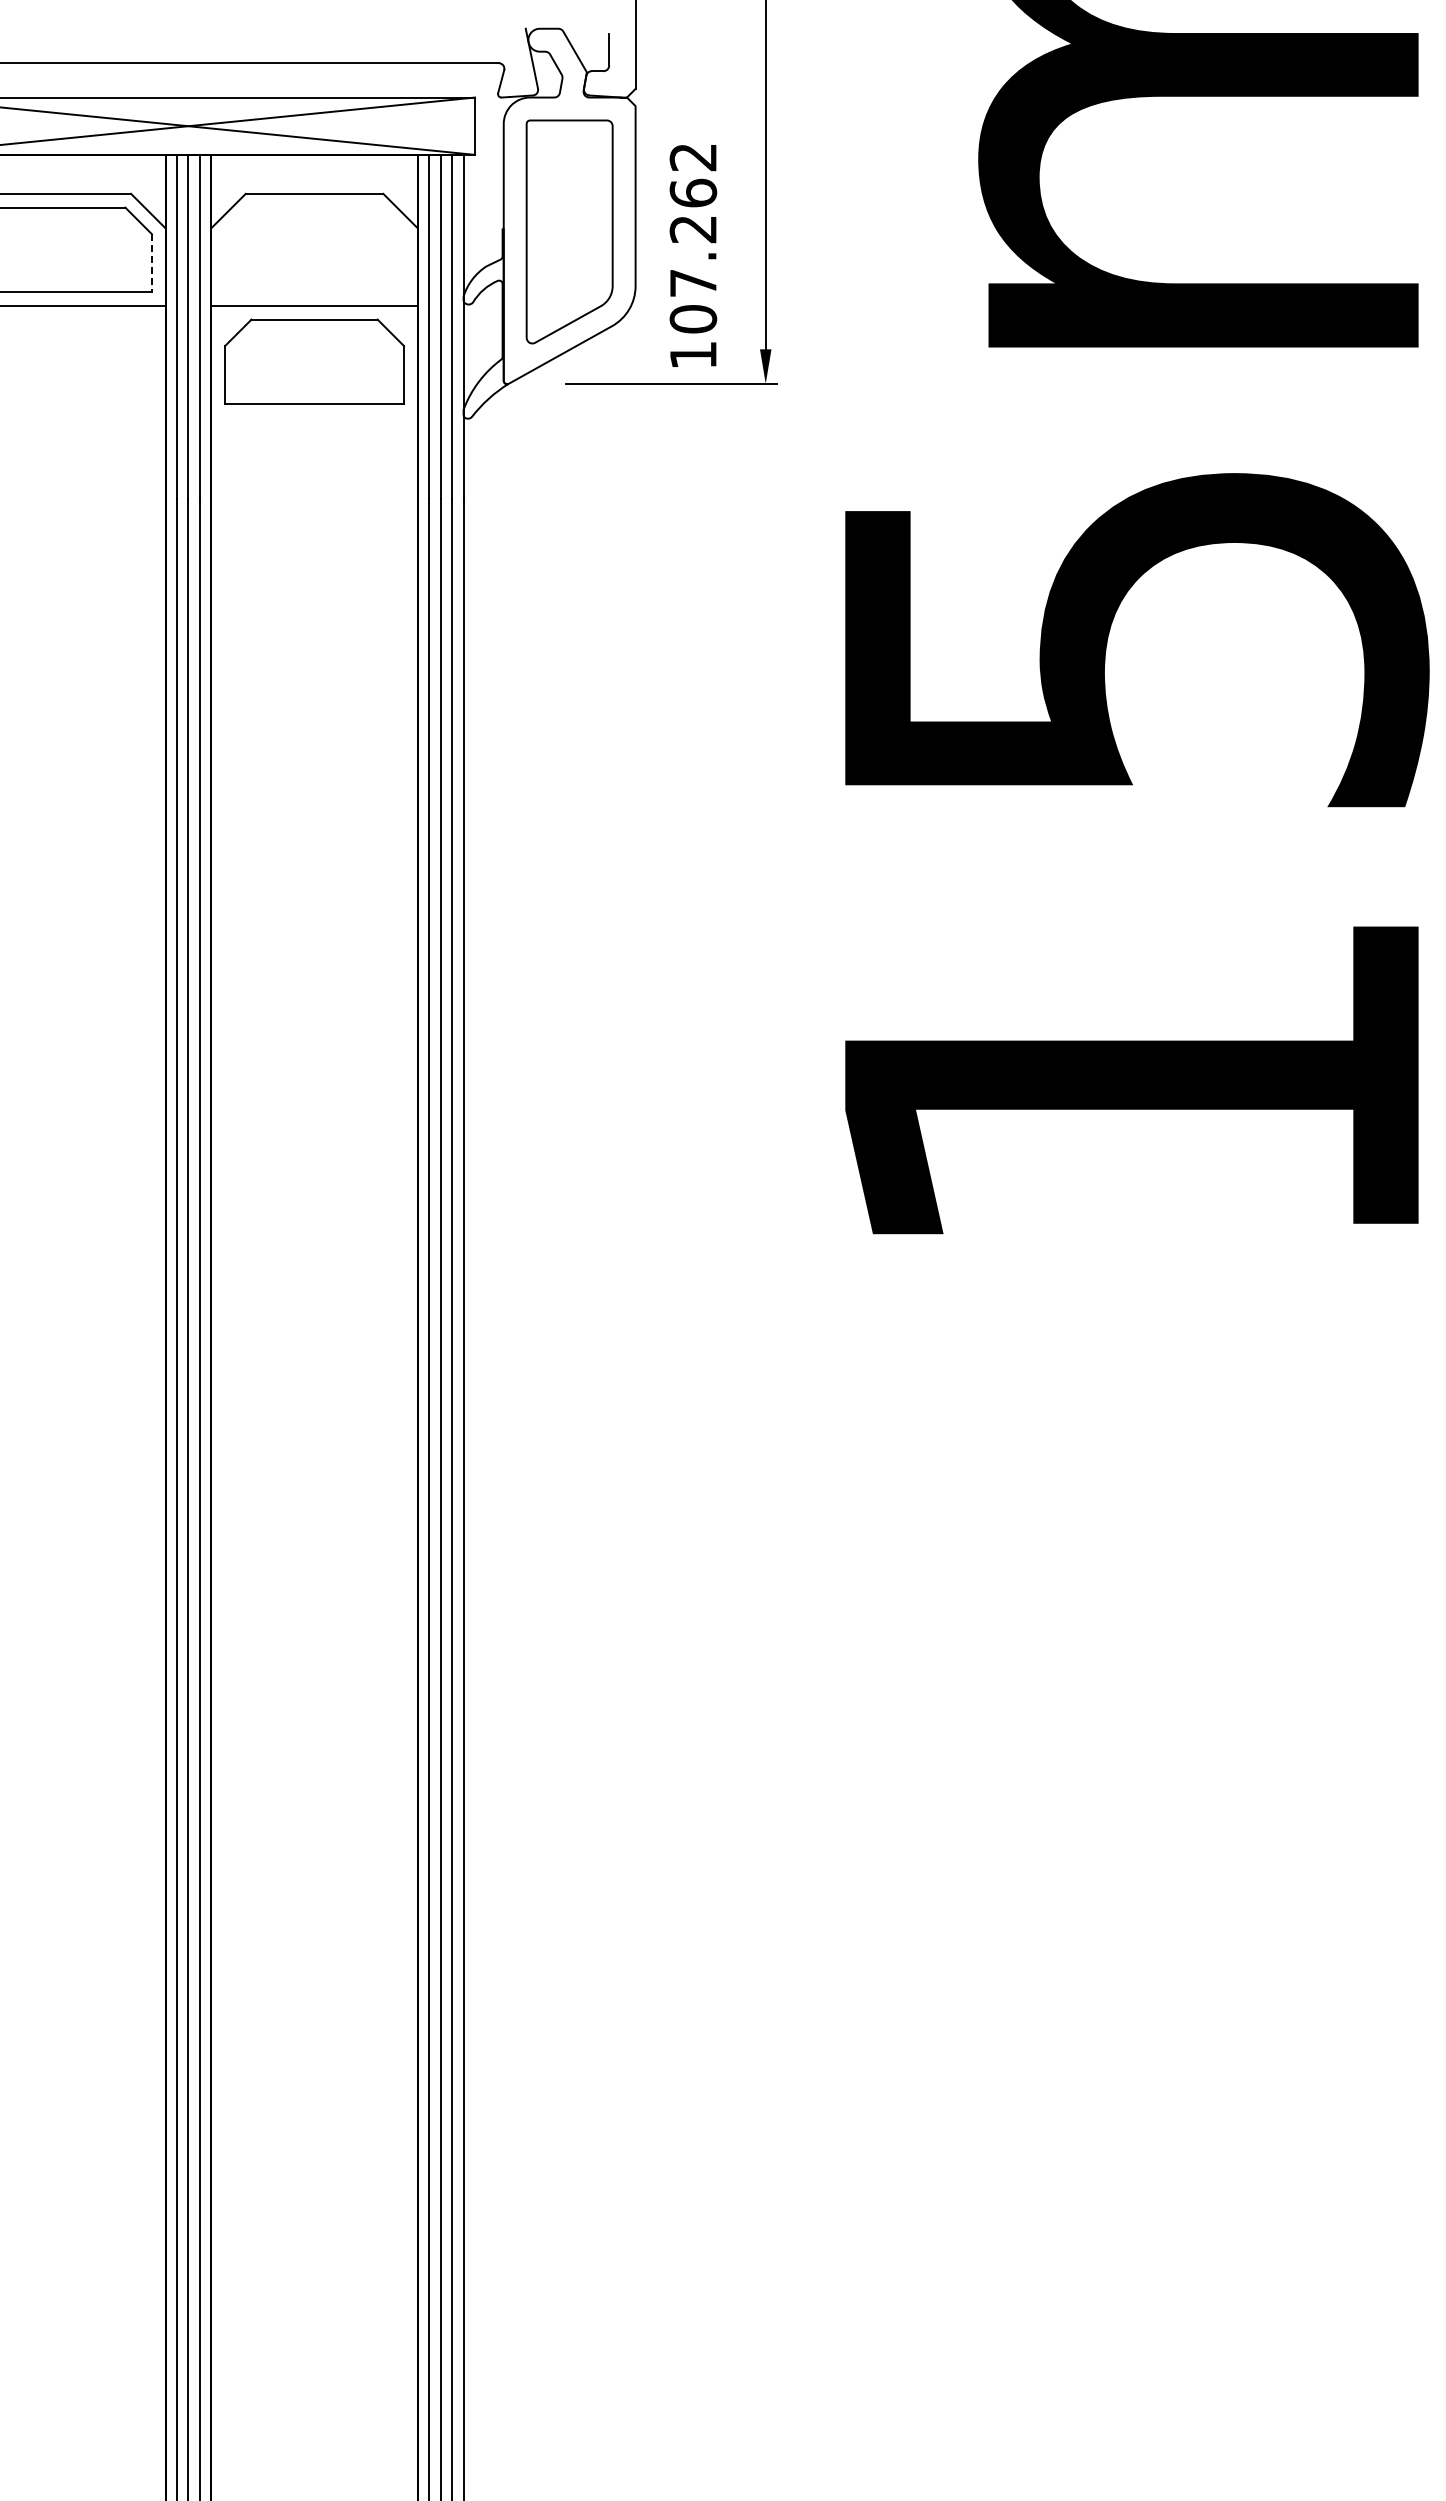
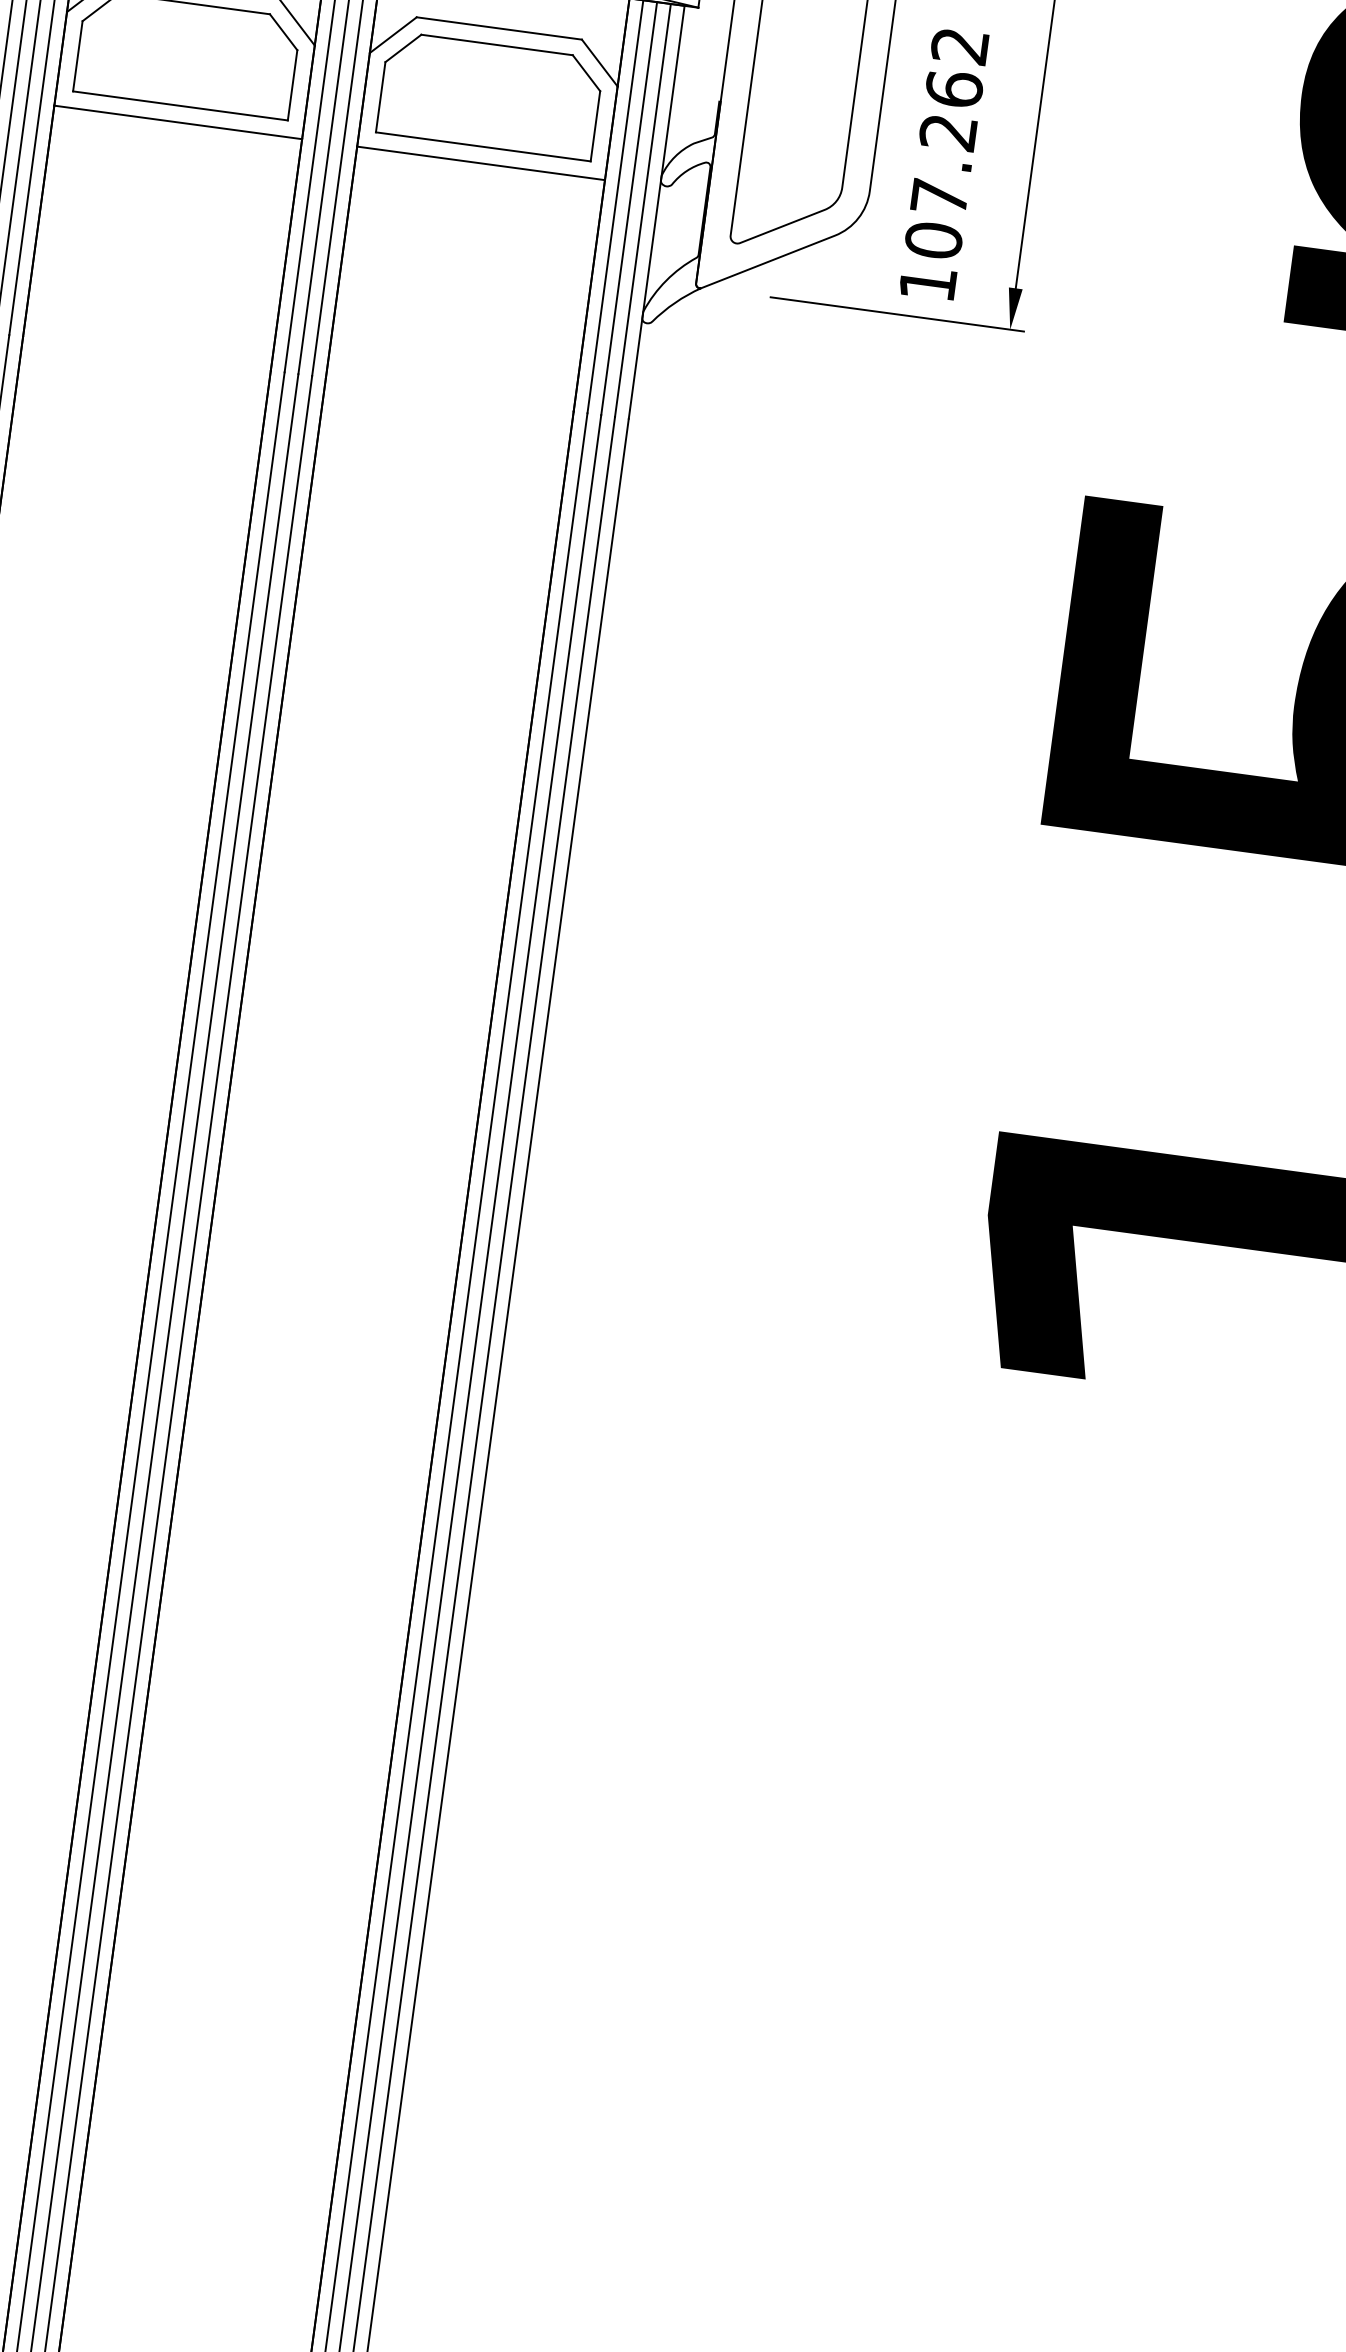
line: (151, 263) -> (292, 85), dashed -> solid
part: (314, 361) -> (490, 95), moved

